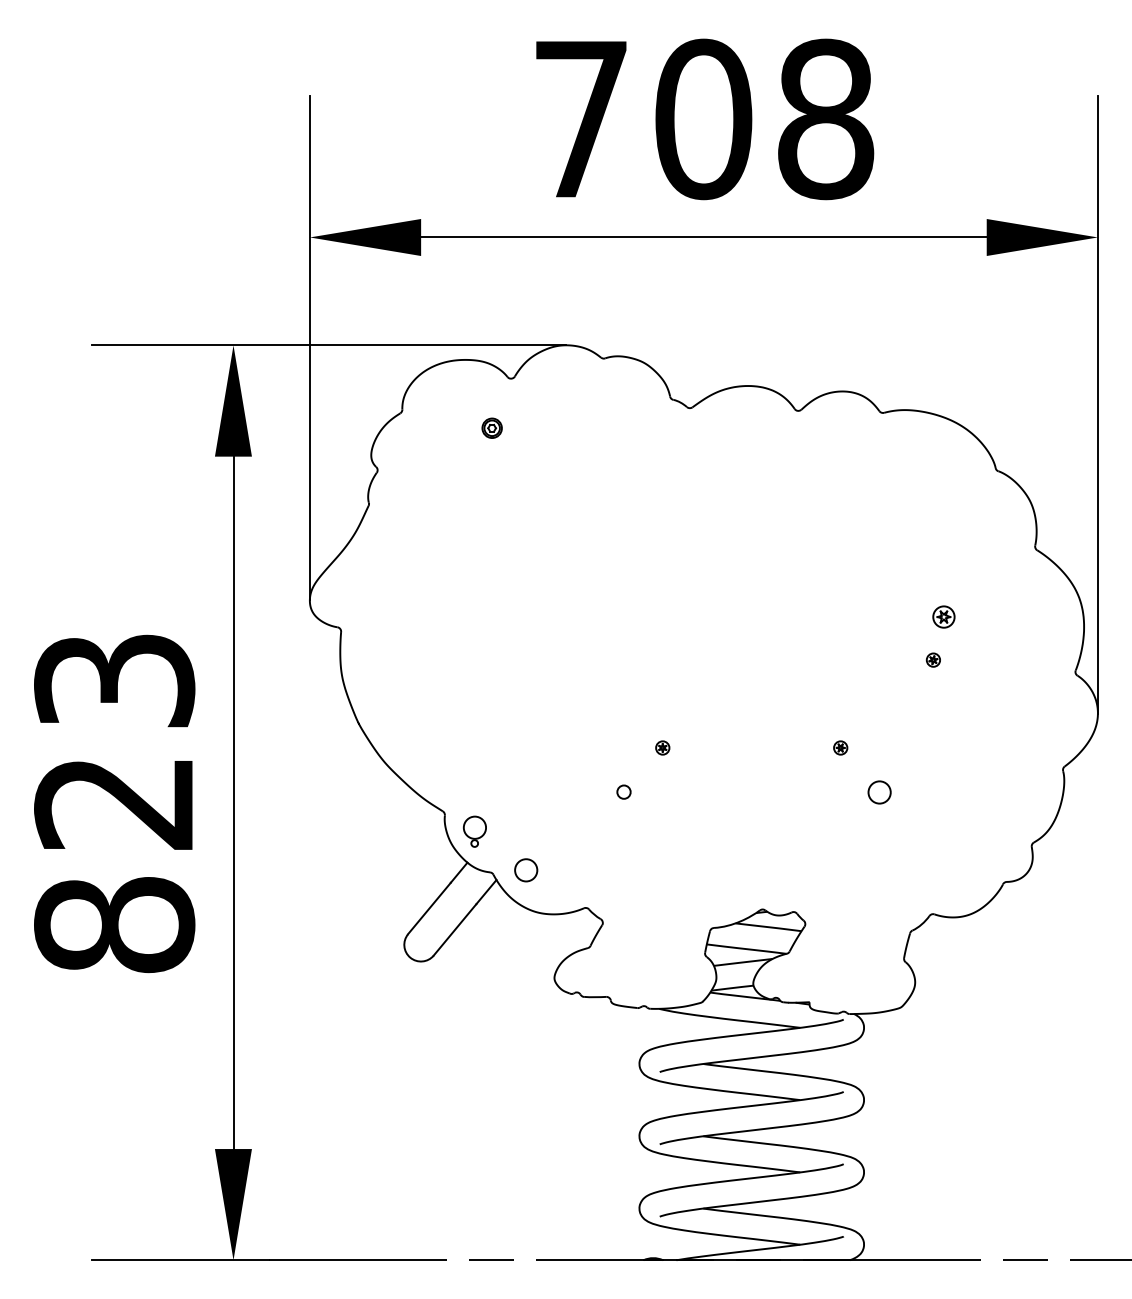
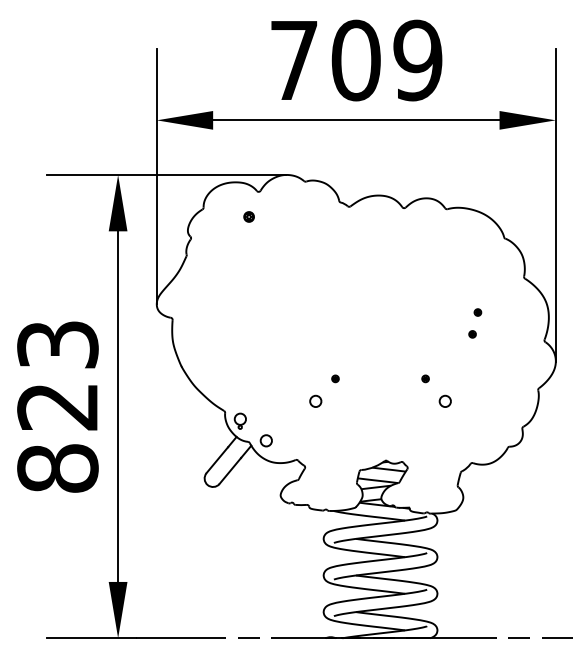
text: (824, 119) -> (417, 60), 708 -> 709
part: (943, 616) -> (477, 312), size x0.62
circle: (623, 790) -> (315, 400), size x1.67

